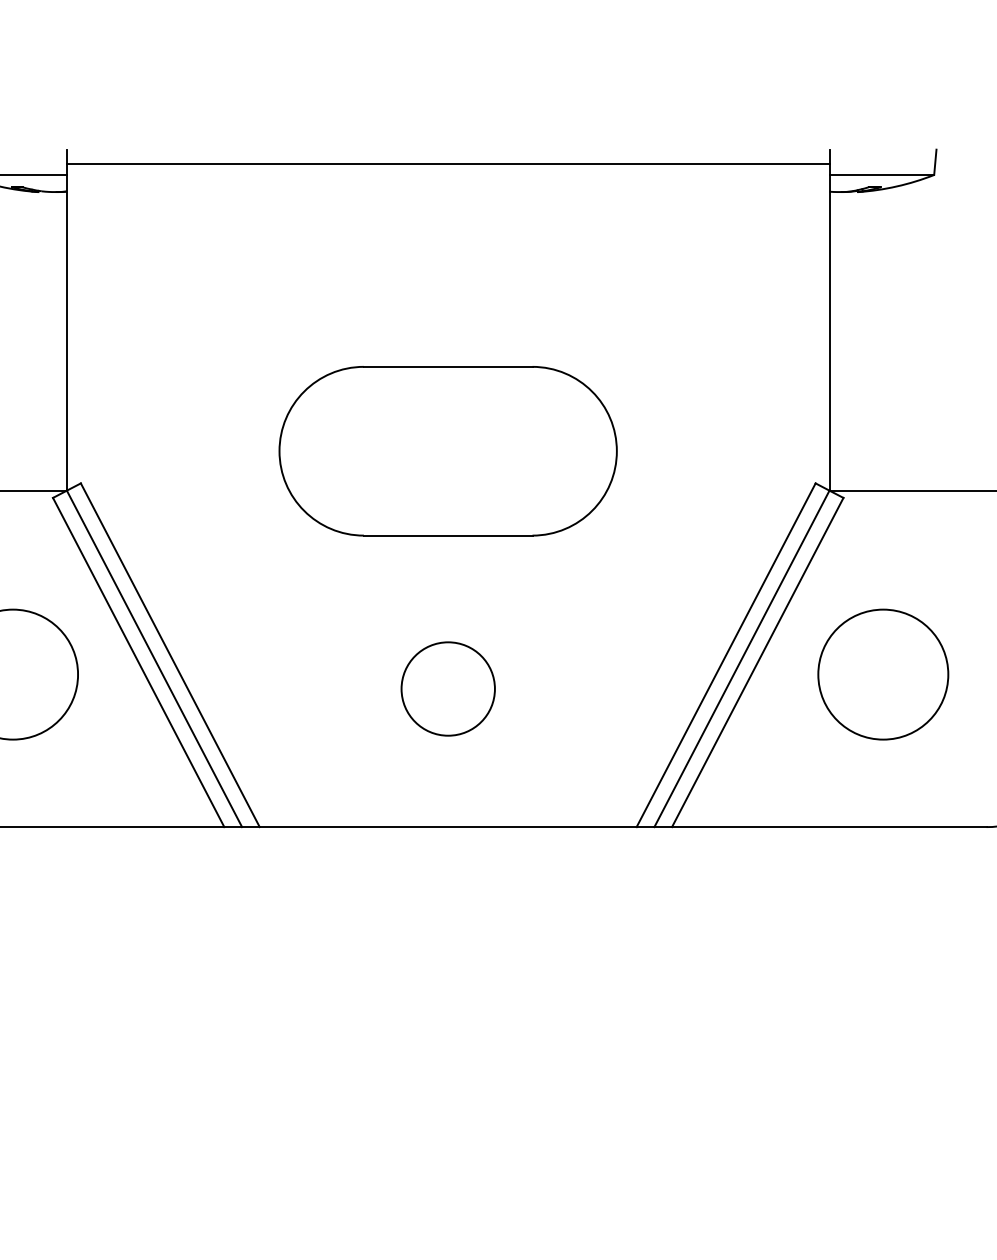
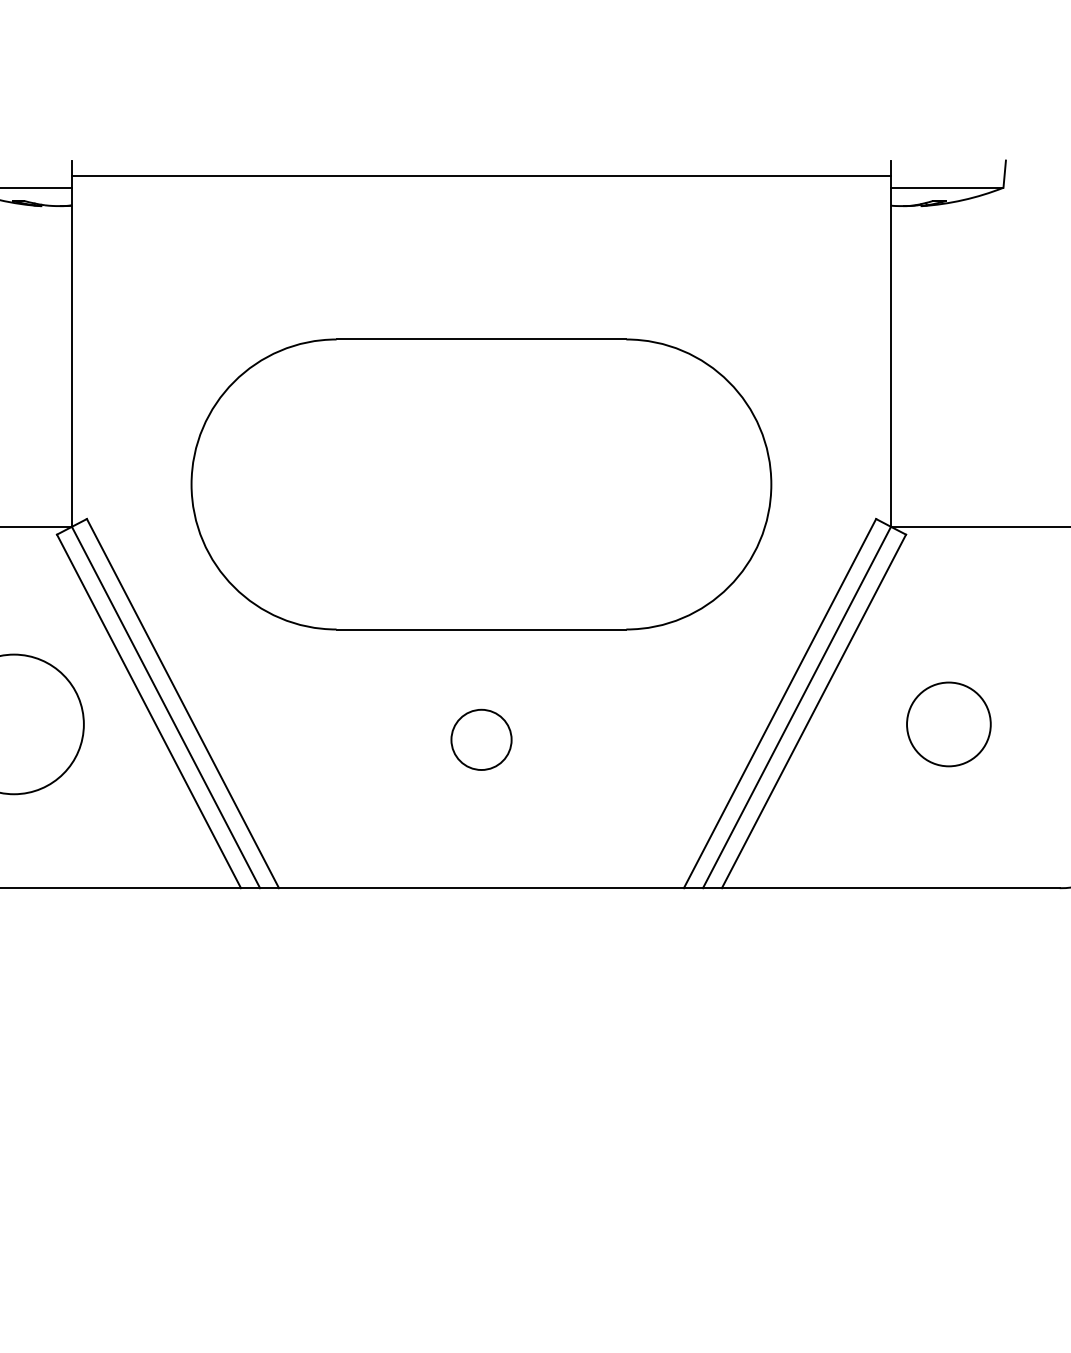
part: (448, 451) -> (481, 484), size x1.6
circle: (883, 674) -> (948, 724), size x0.6
circle: (448, 688) -> (481, 739), size x0.6

